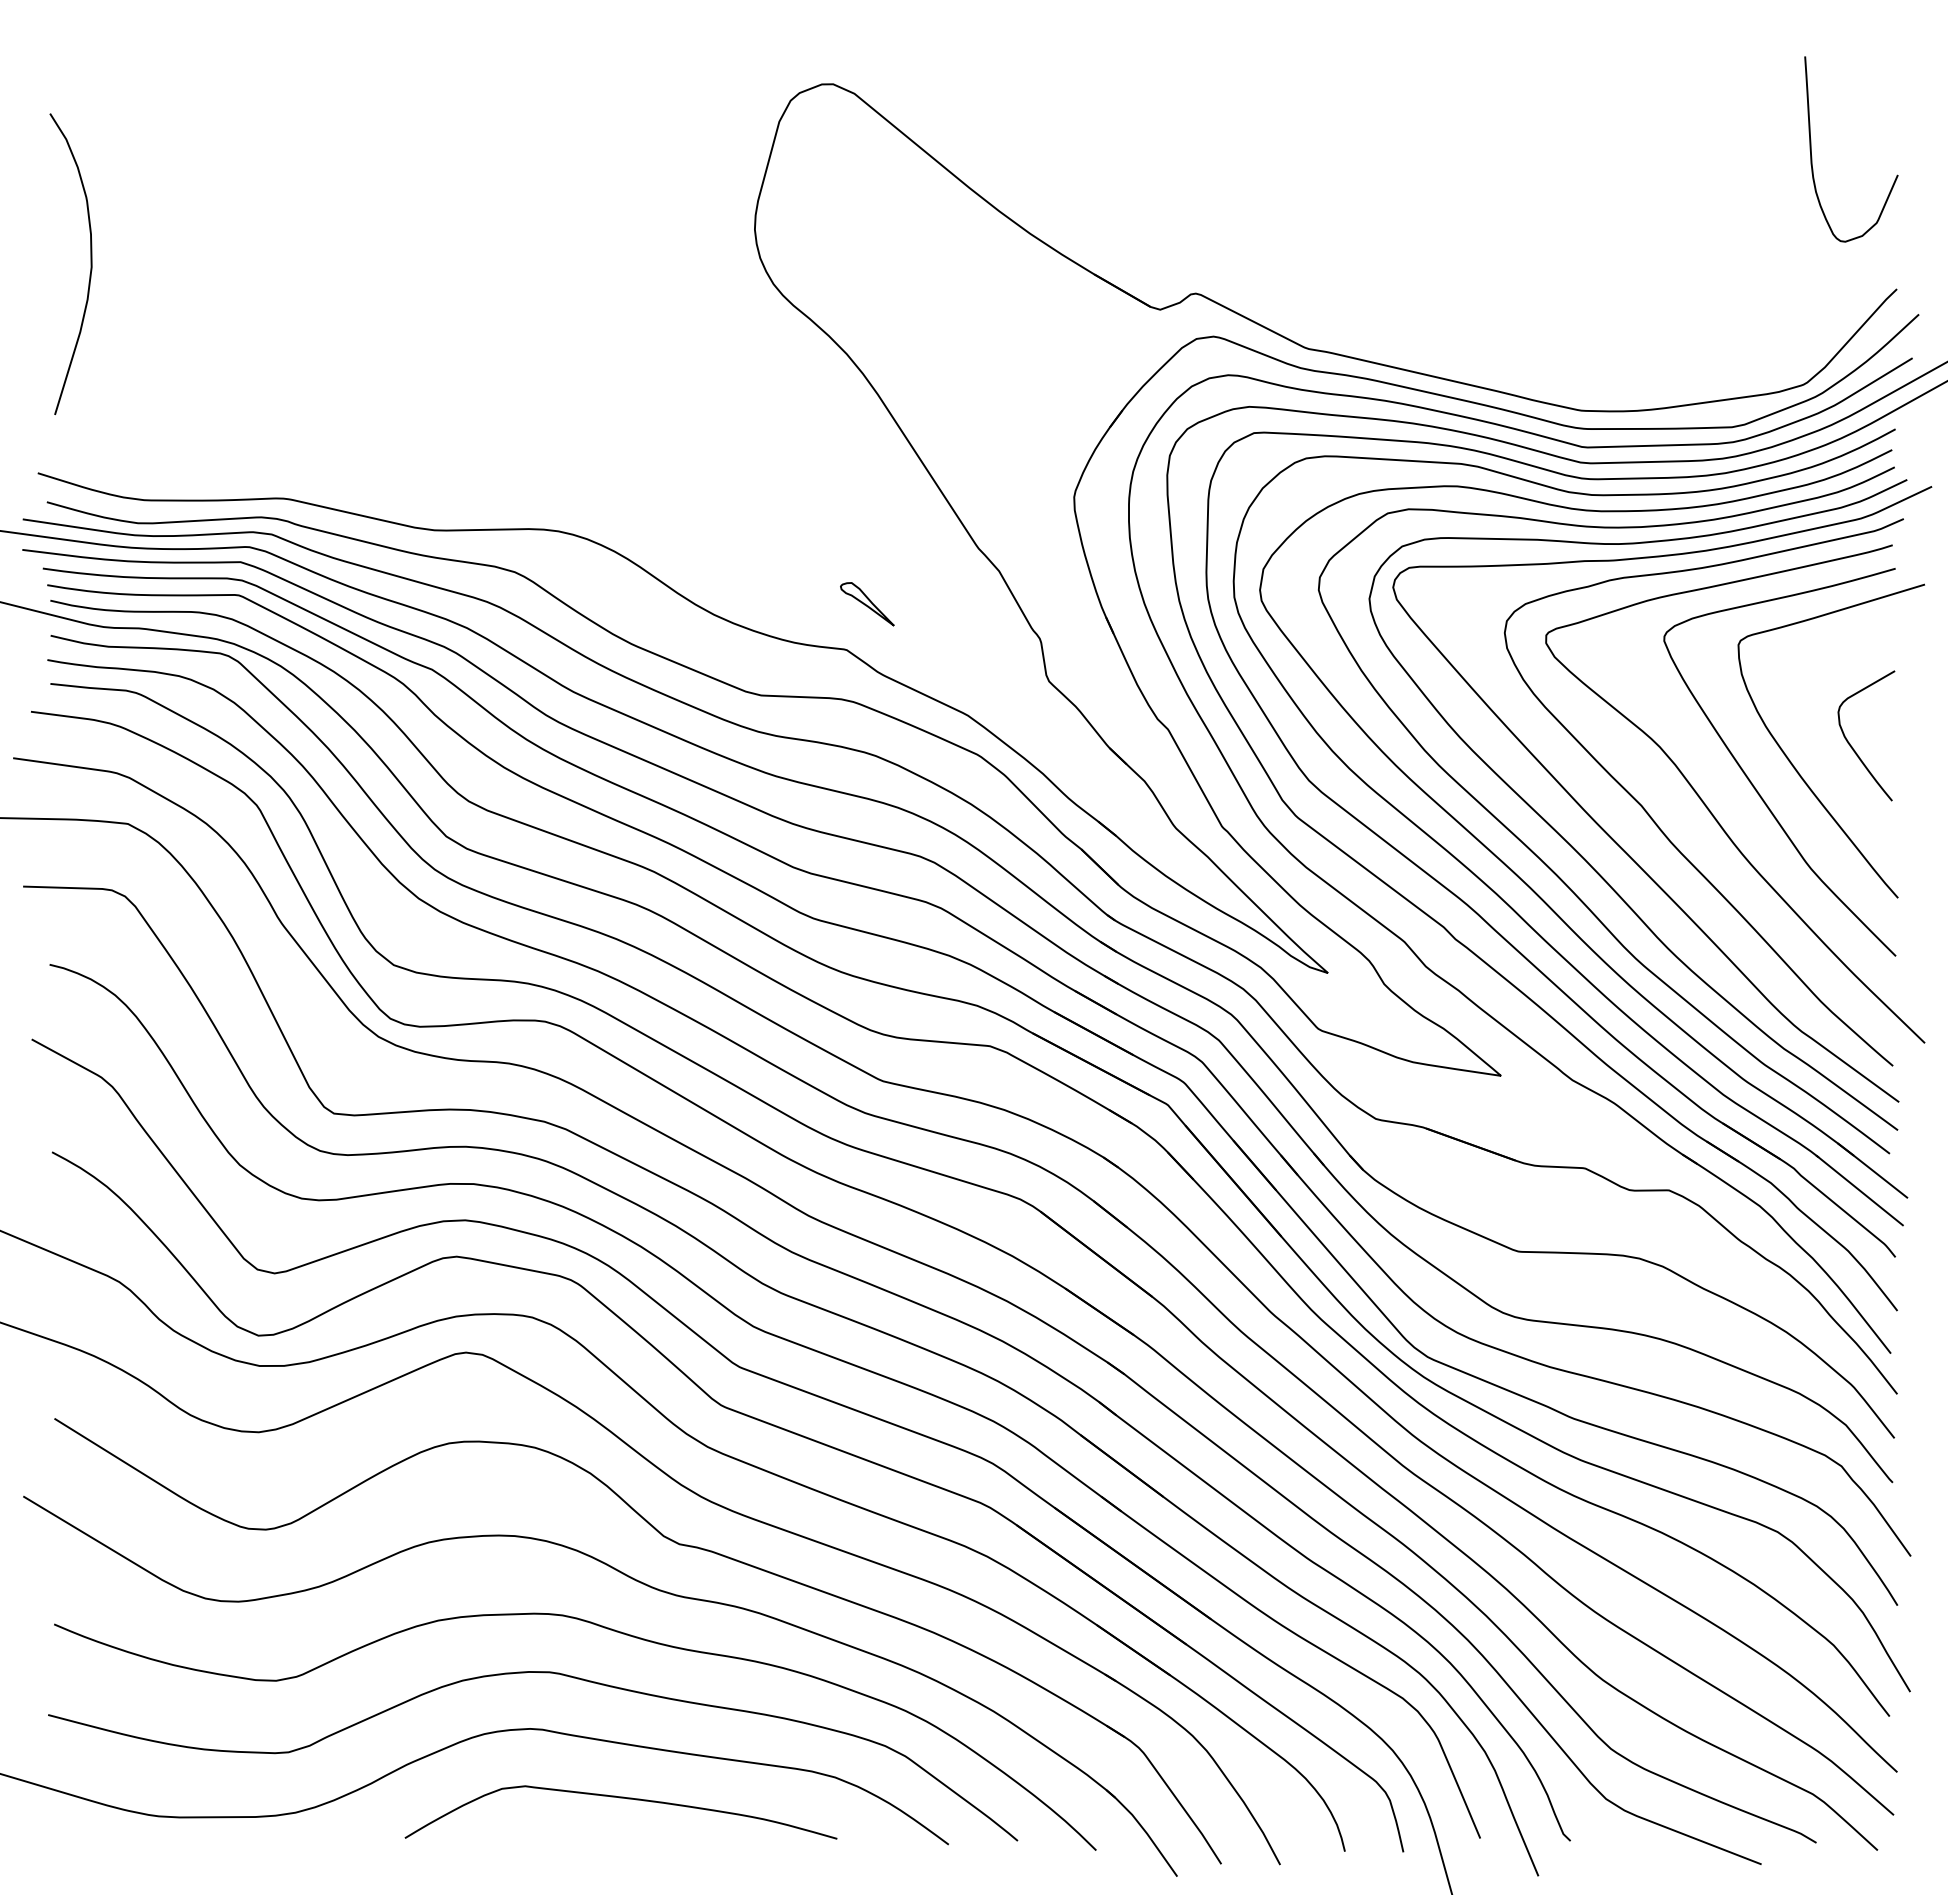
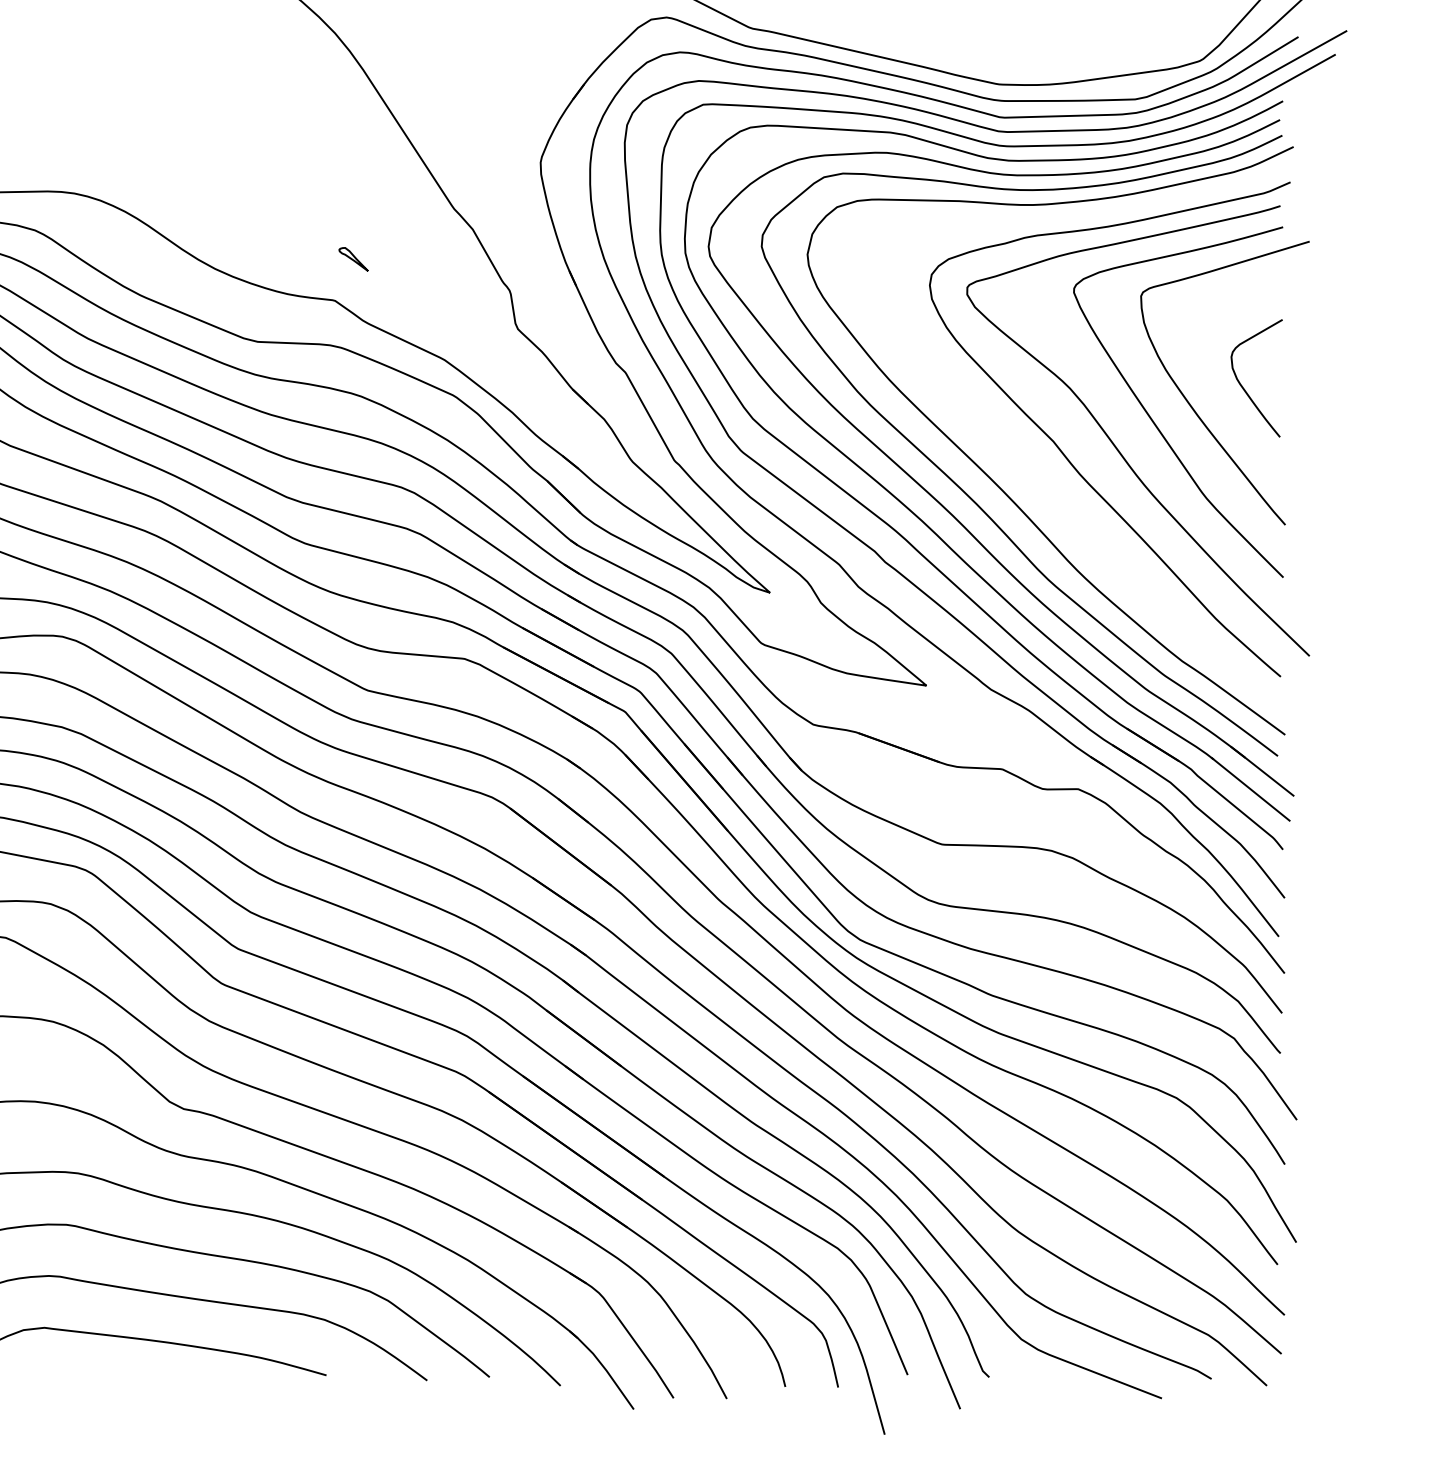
part: (867, 604) -> (353, 259), size x0.6
curve: (1615, 840) -> (1029, 472), removed

